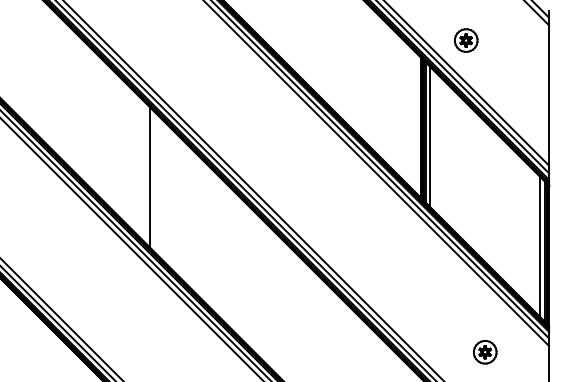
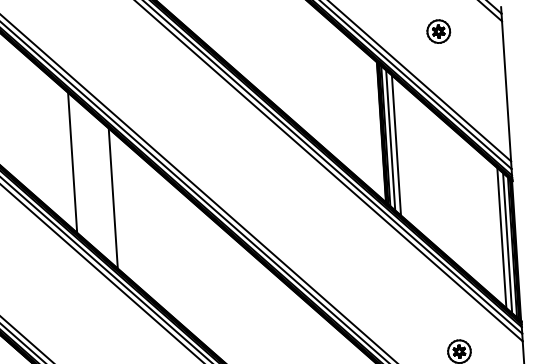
part: (466, 40) -> (439, 31), moved
line: (111, 138) -> (72, 162), added
line: (435, 142) -> (396, 145), added
line: (534, 241) -> (501, 237), added

